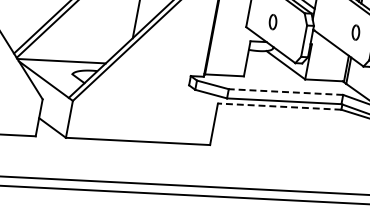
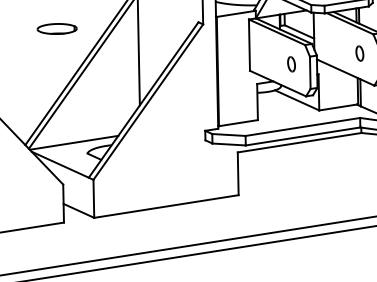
part: (272, 22) -> (291, 64), moved
line: (285, 91) -> (302, 126), dashed -> solid
line: (279, 106) -> (299, 142), dashed -> solid

